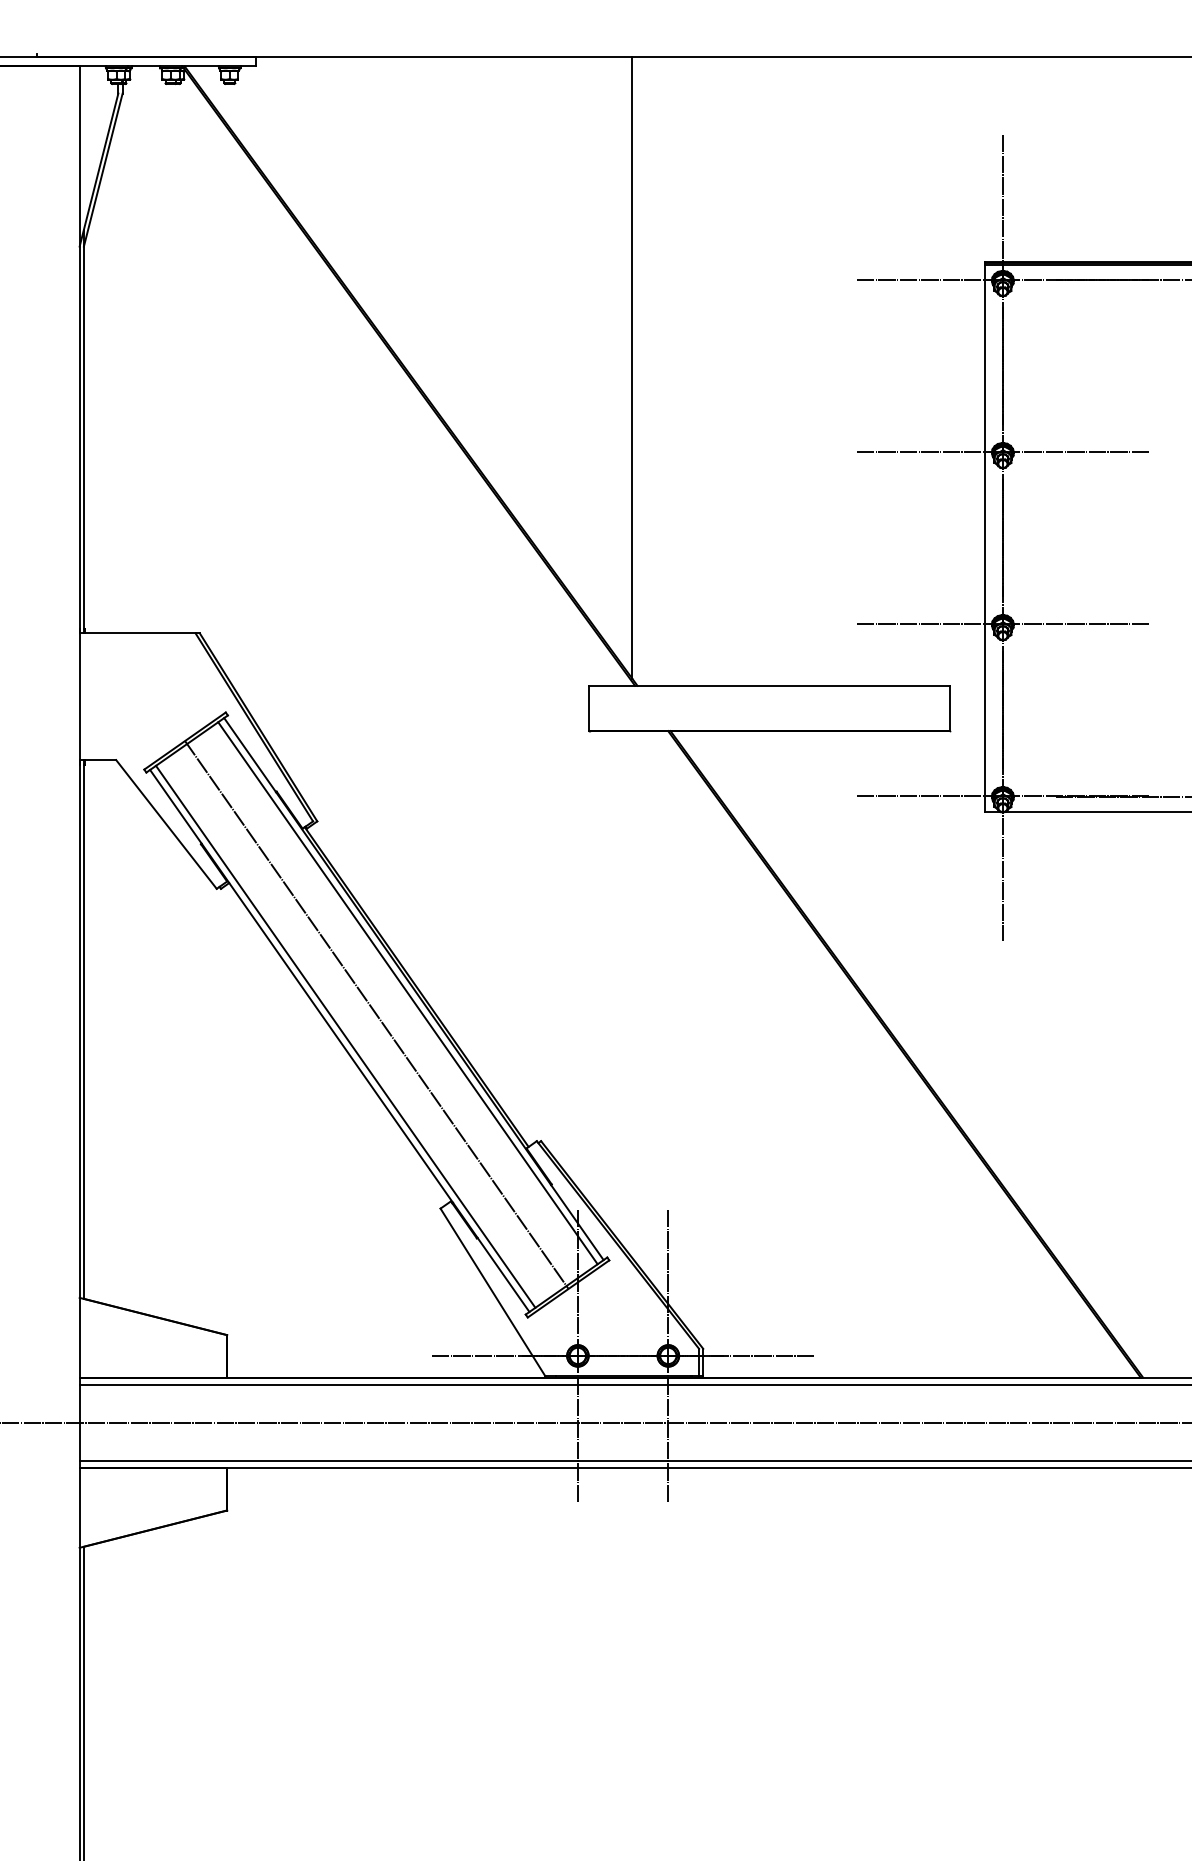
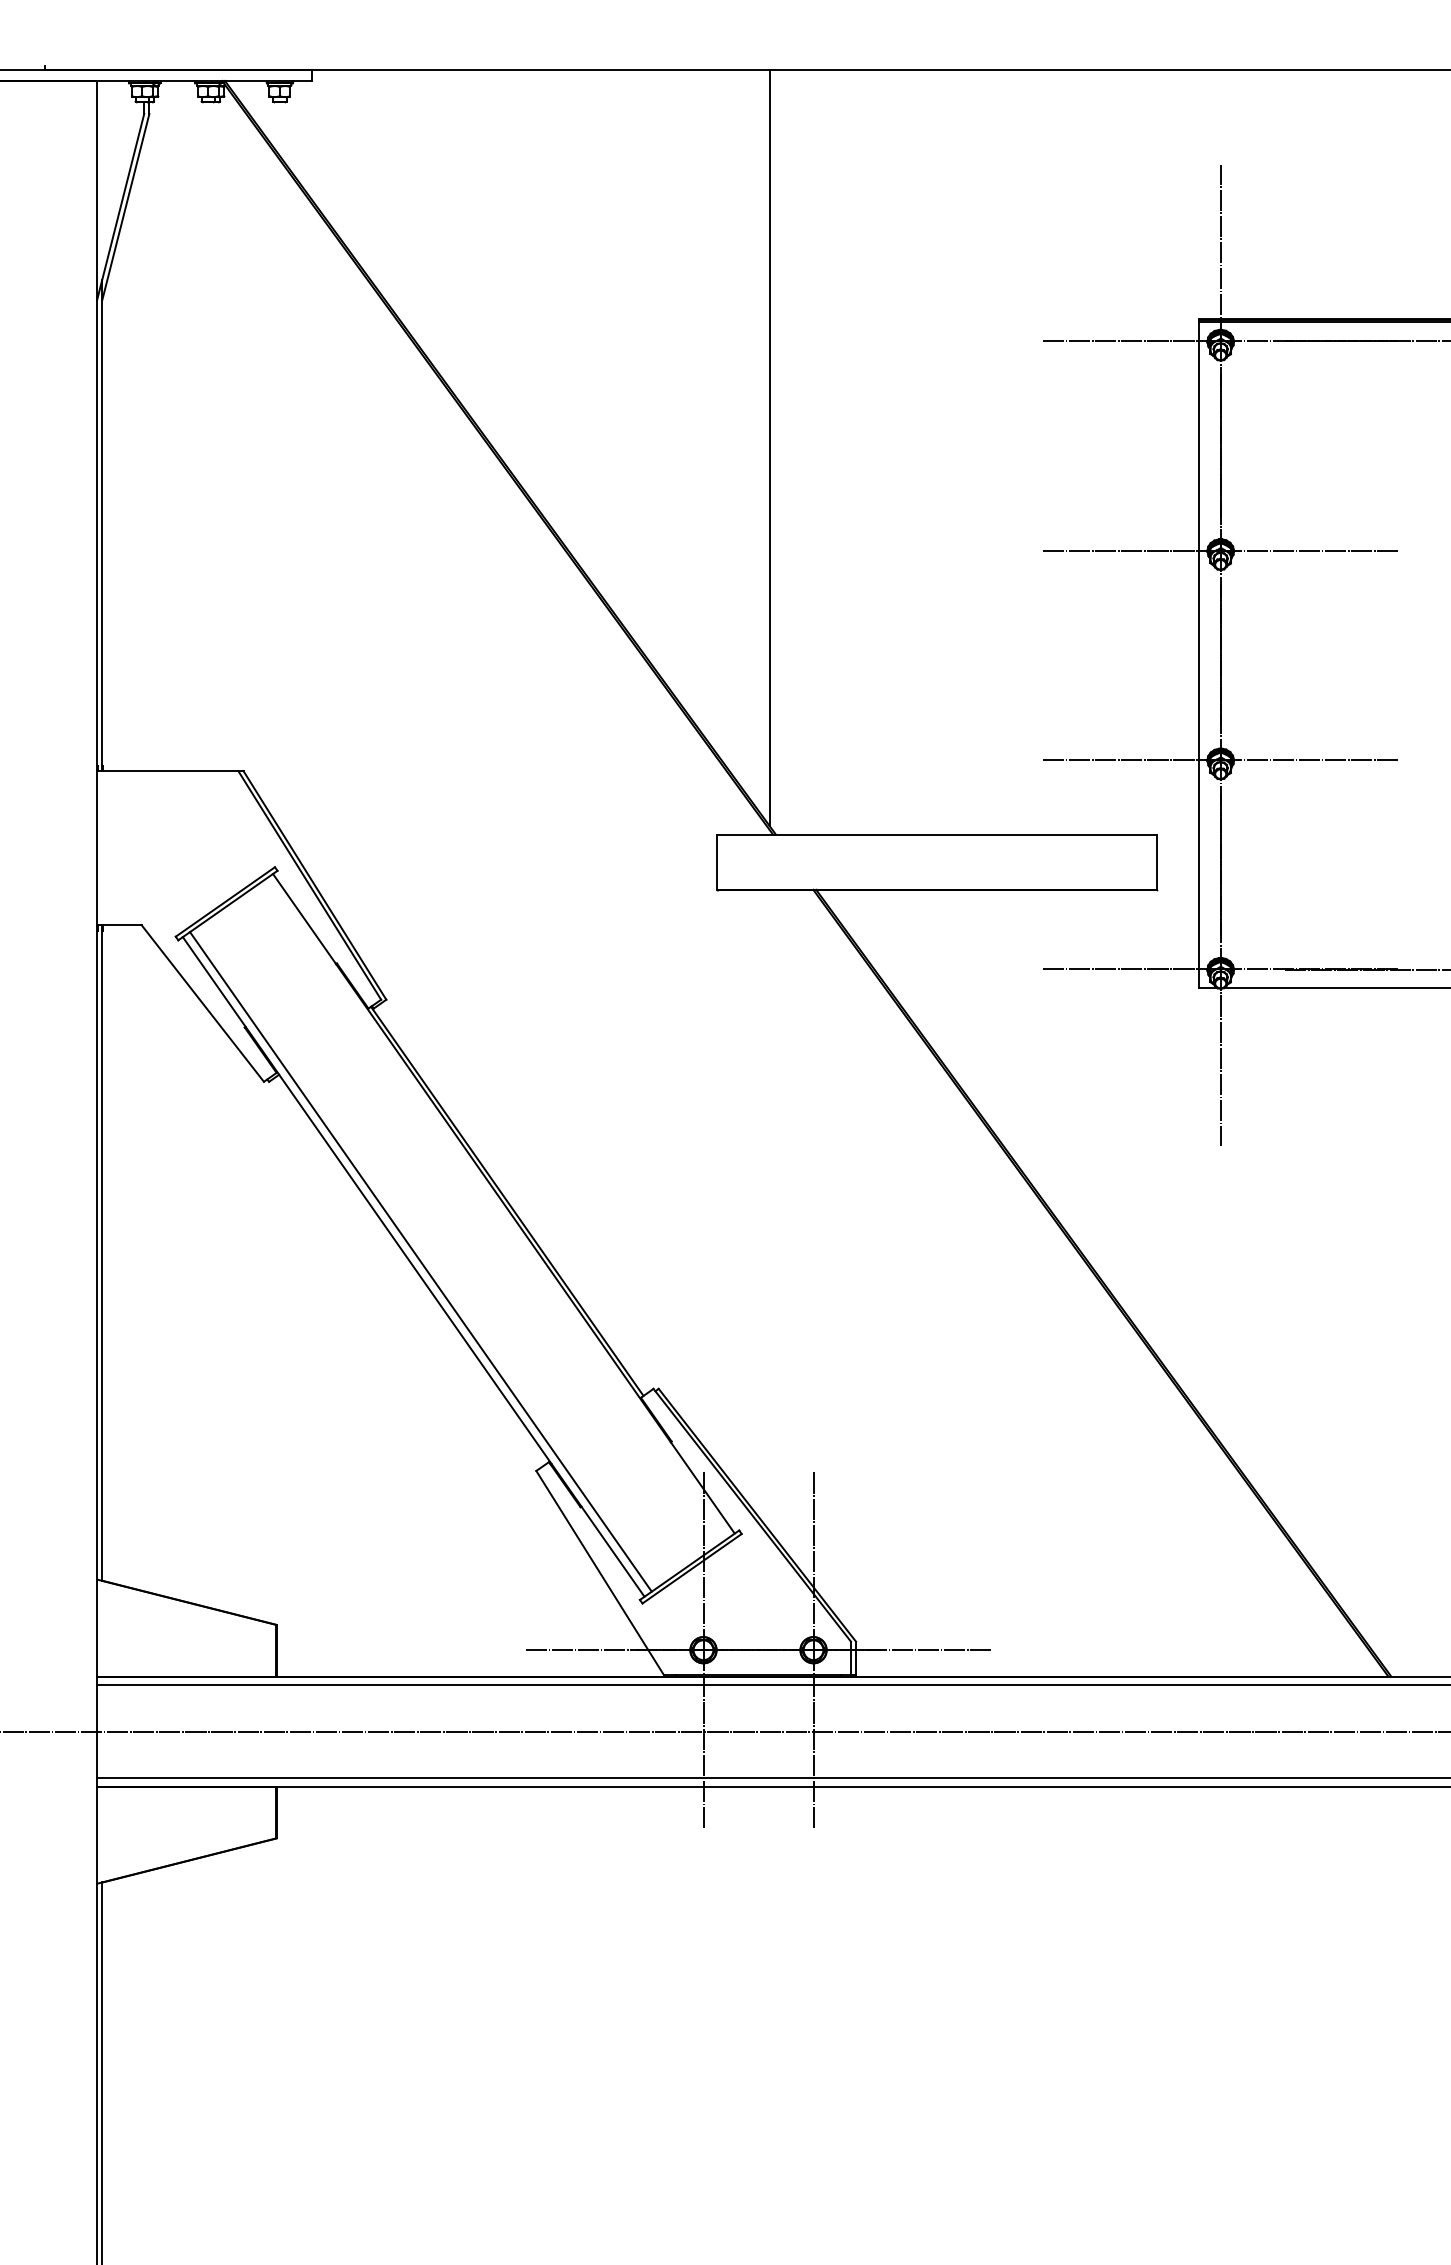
line: (407, 992) -> (496, 1208), removed
line: (376, 1014) -> (458, 1234), removed

